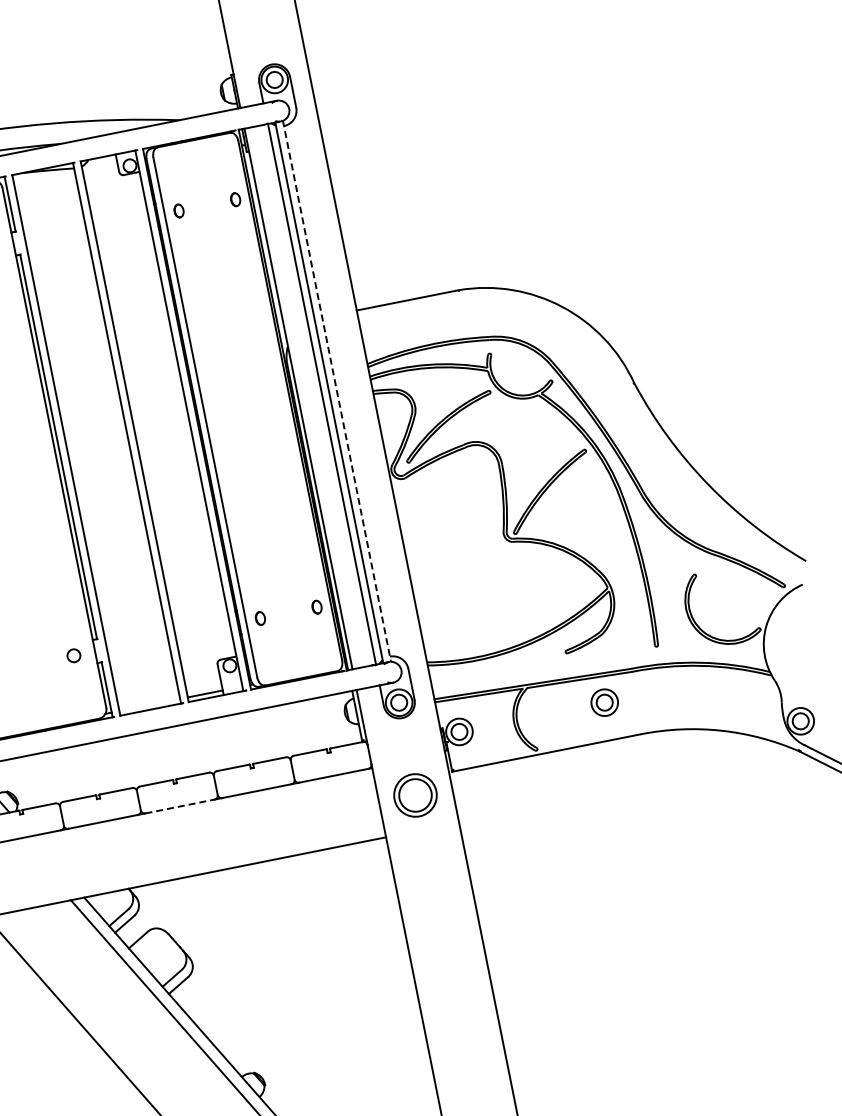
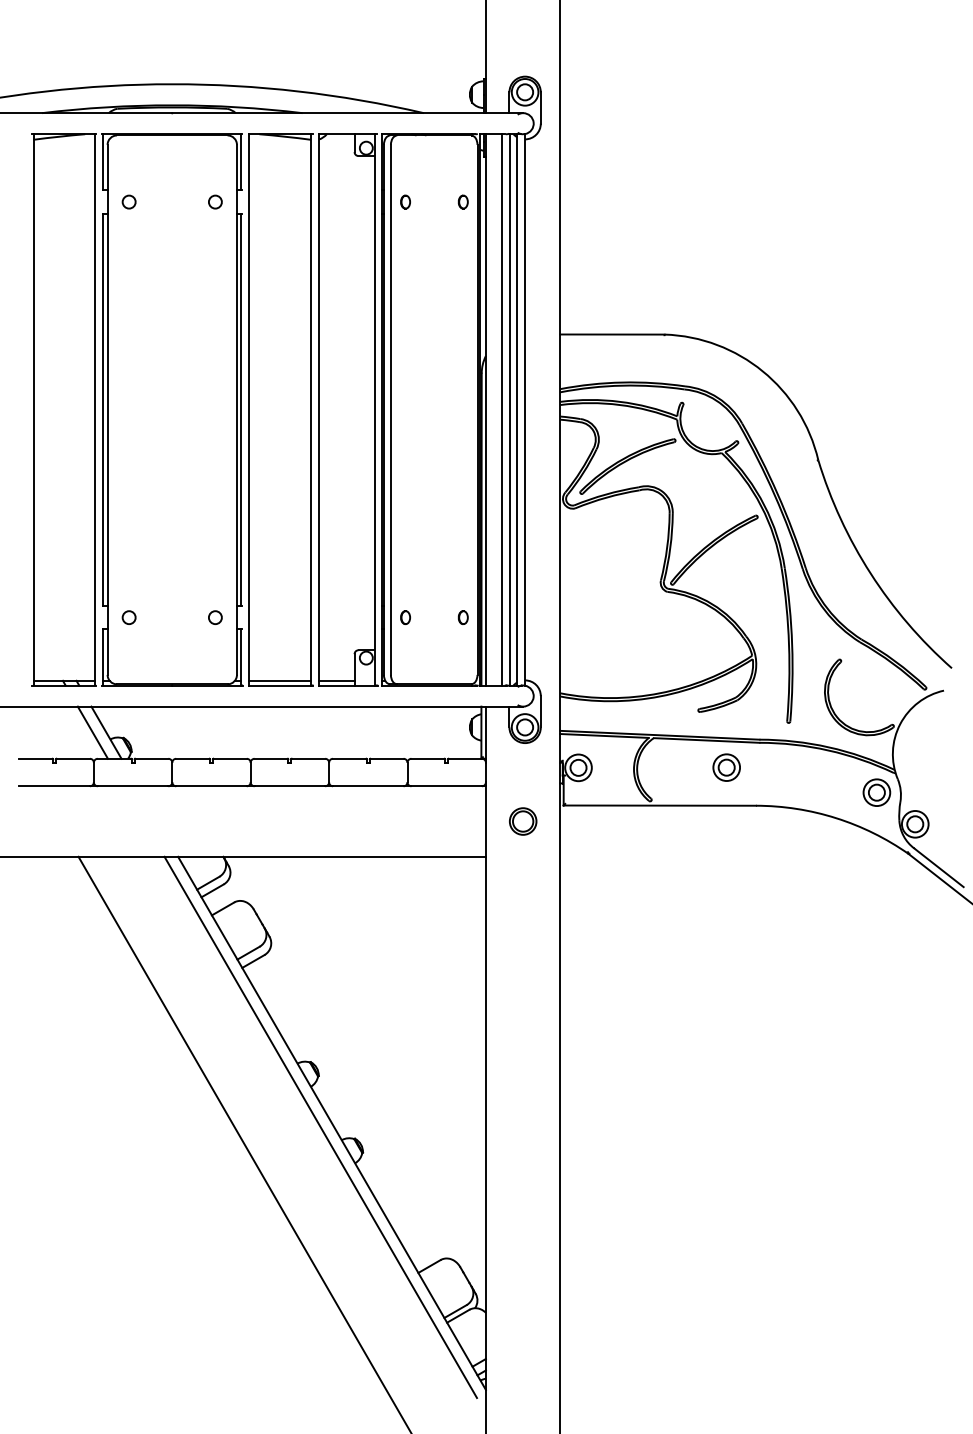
line: (337, 391) -> (525, 410), dashed -> solid
line: (314, 395) -> (502, 409), added
part: (756, 697) -> (876, 792), added
line: (150, 704) -> (280, 680), added
part: (416, 795) -> (523, 821), size x0.62
line: (180, 806) -> (290, 786), dashed -> solid

